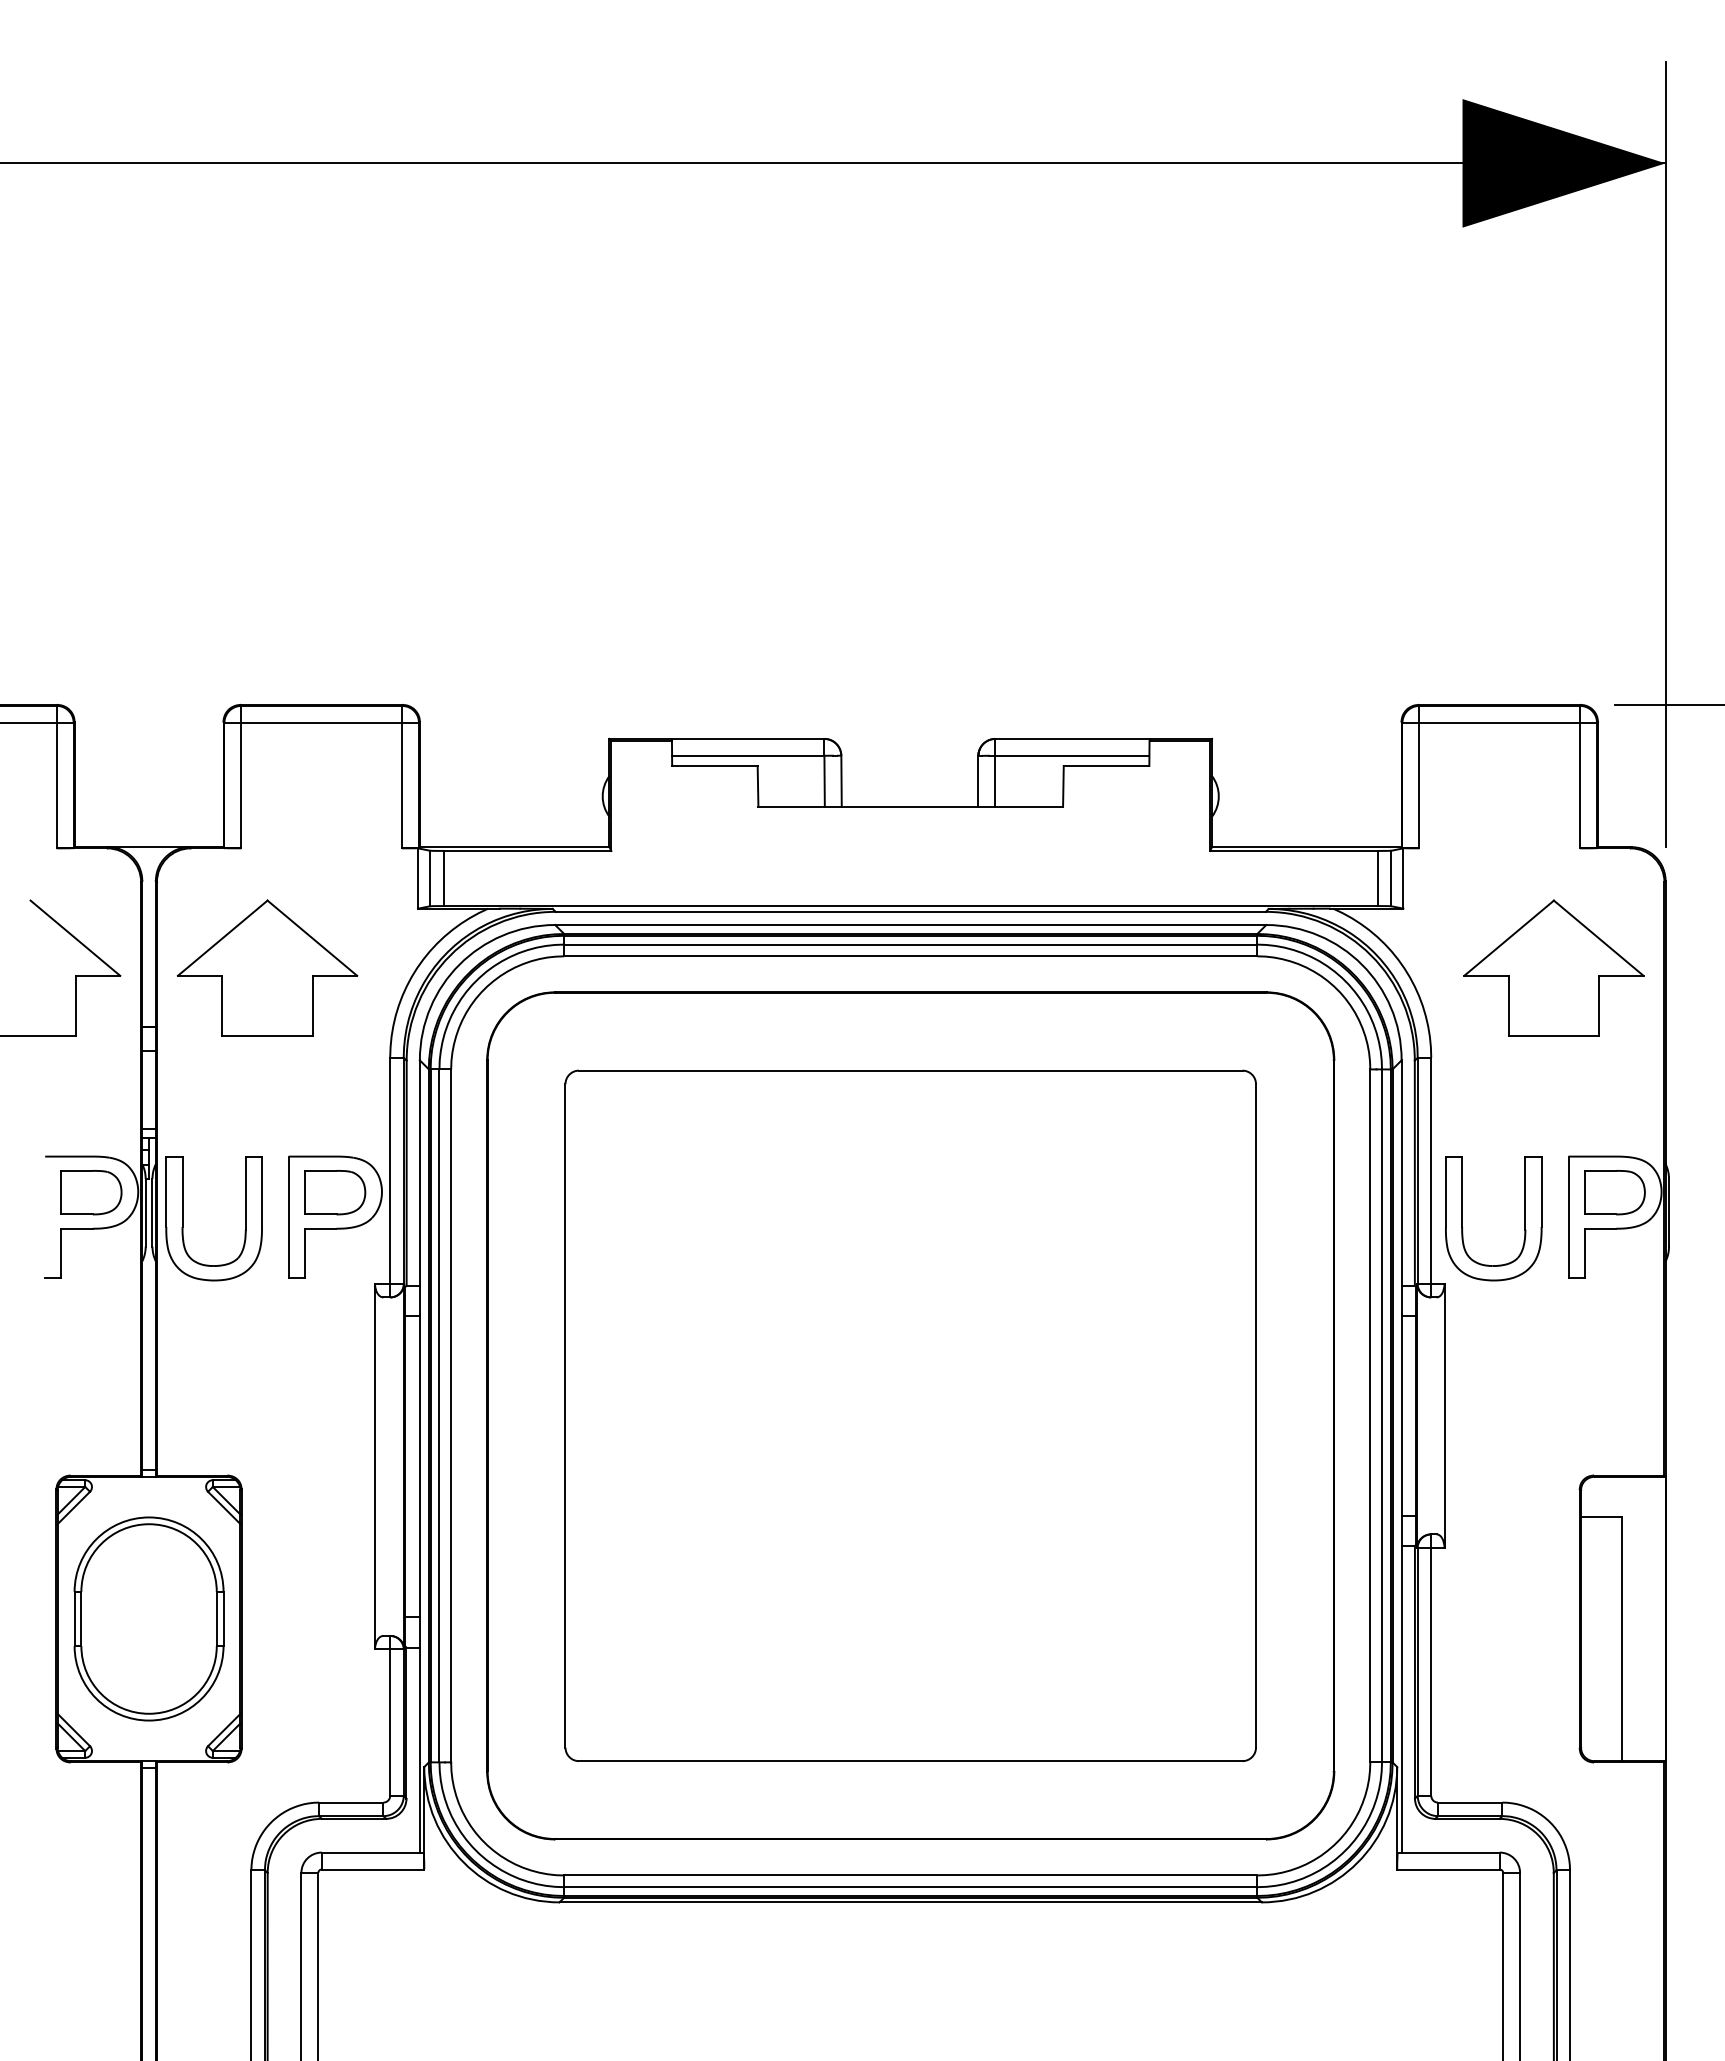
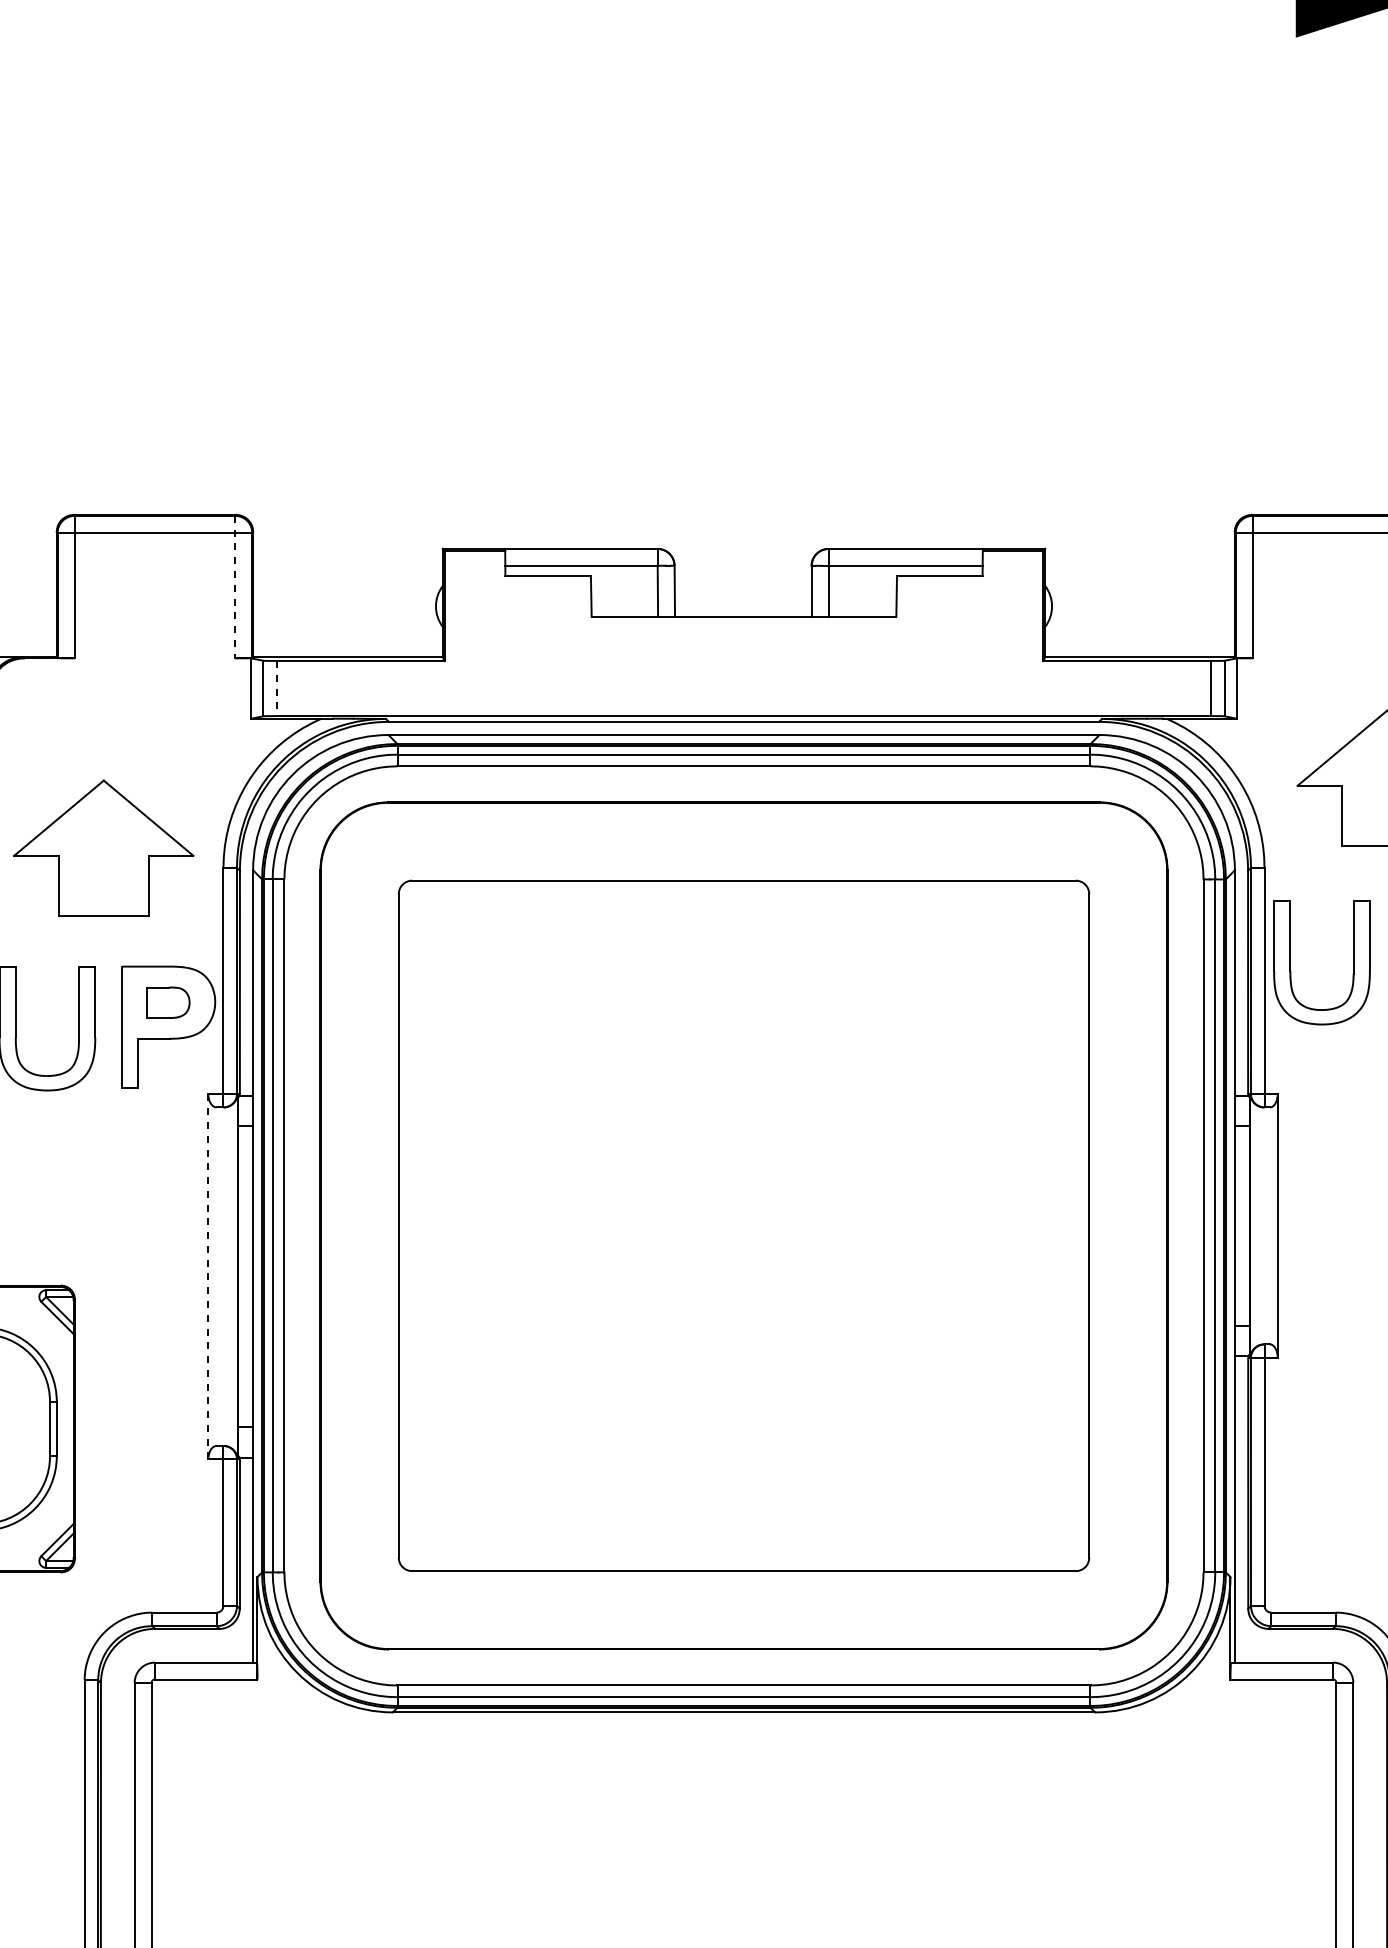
line: (402, 777) -> (235, 587), solid -> dashed
line: (443, 878) -> (276, 688), solid -> dashed
part: (267, 967) -> (103, 847), moved
part: (335, 1192) -> (168, 1002), size x0.7
part: (1462, 1218) -> (1290, 962), moved
line: (375, 1466) -> (208, 1276), solid -> dashed

